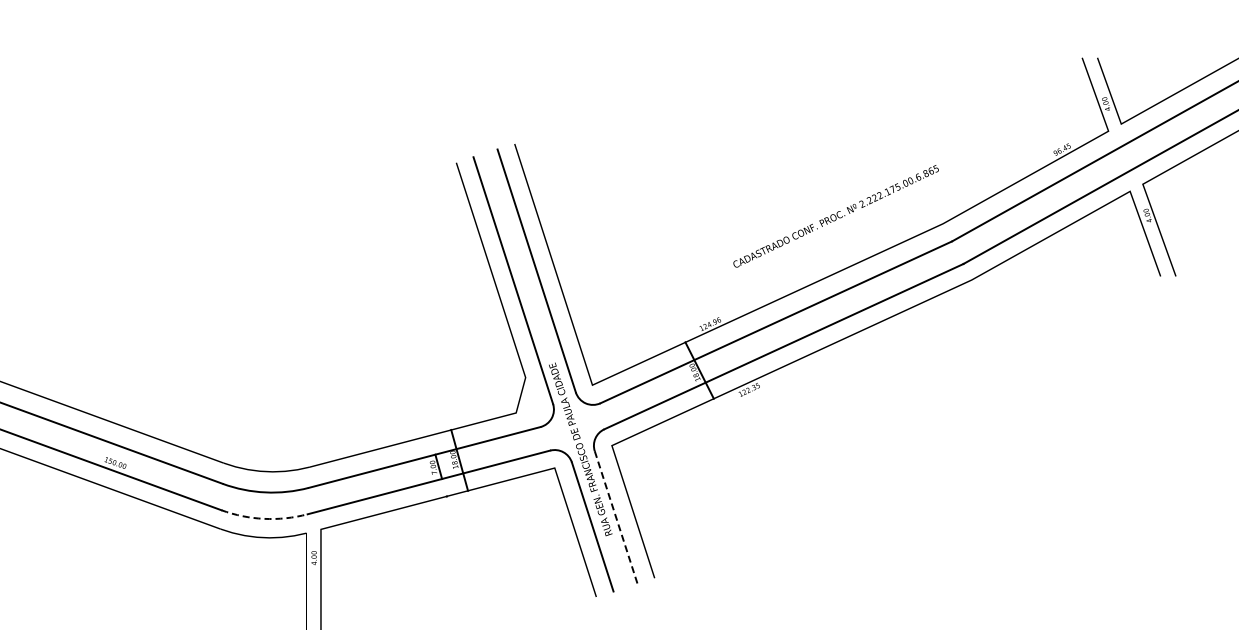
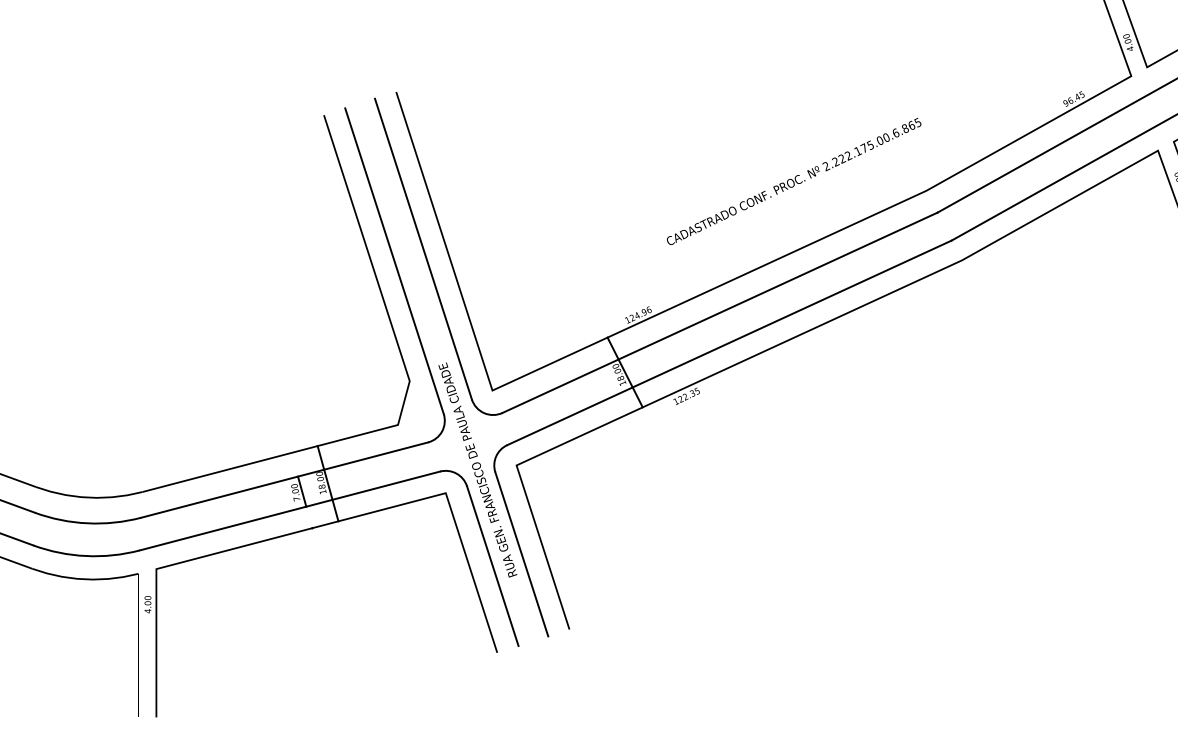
line: (616, 517) -> (522, 554), dashed -> solid
arc: (264, 518) -> (86, 555), dashed -> solid

